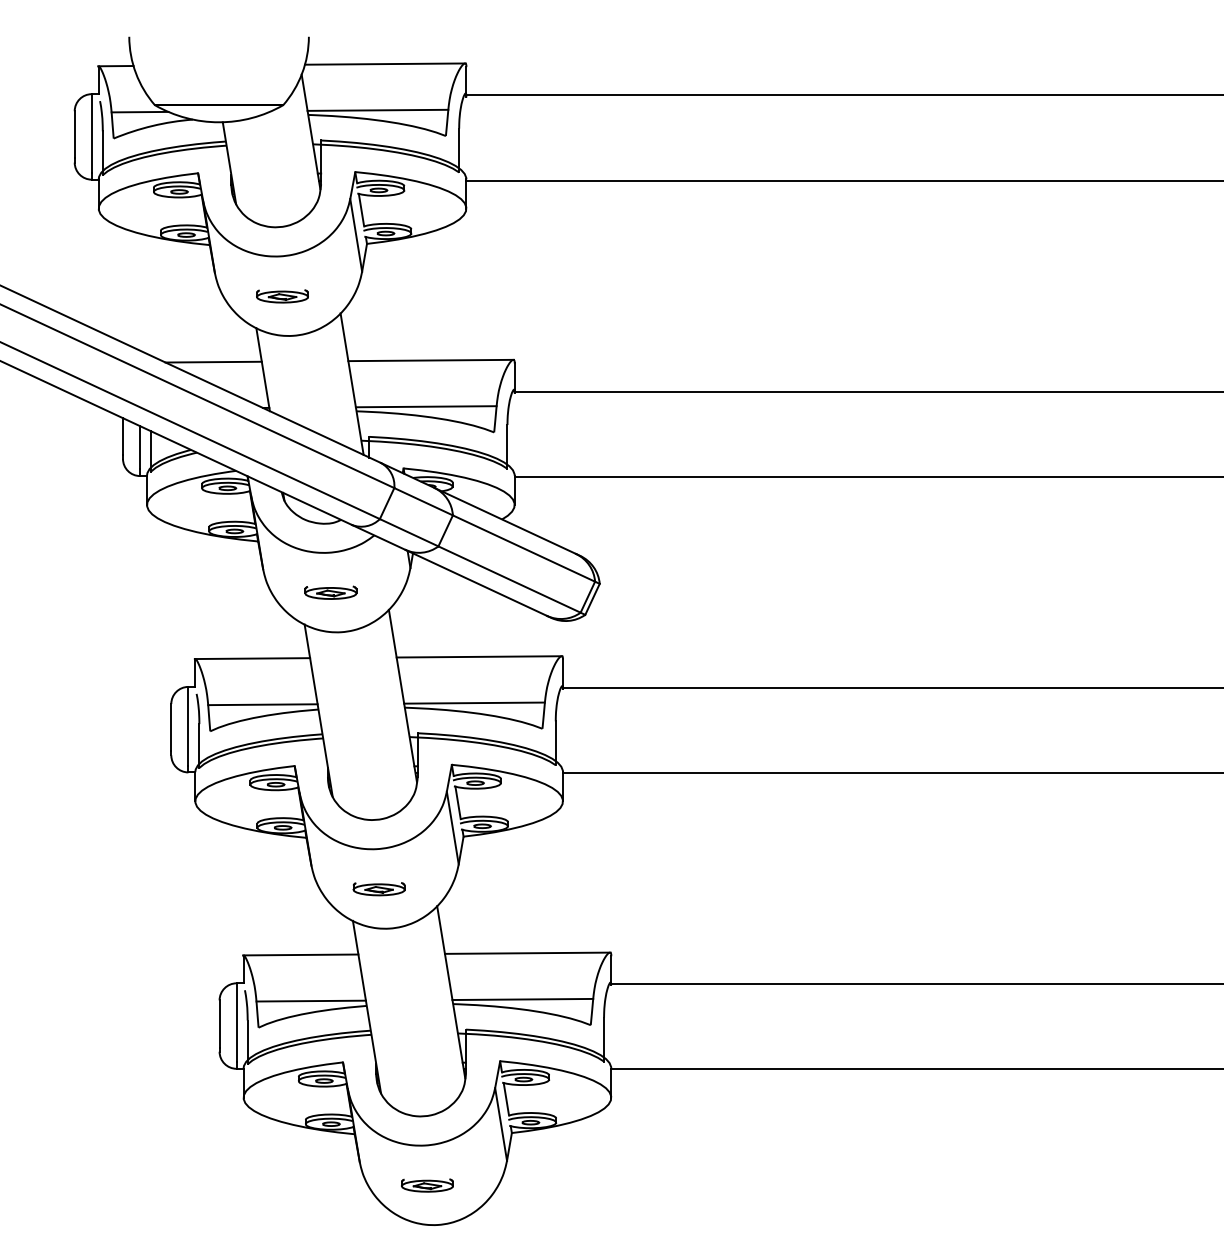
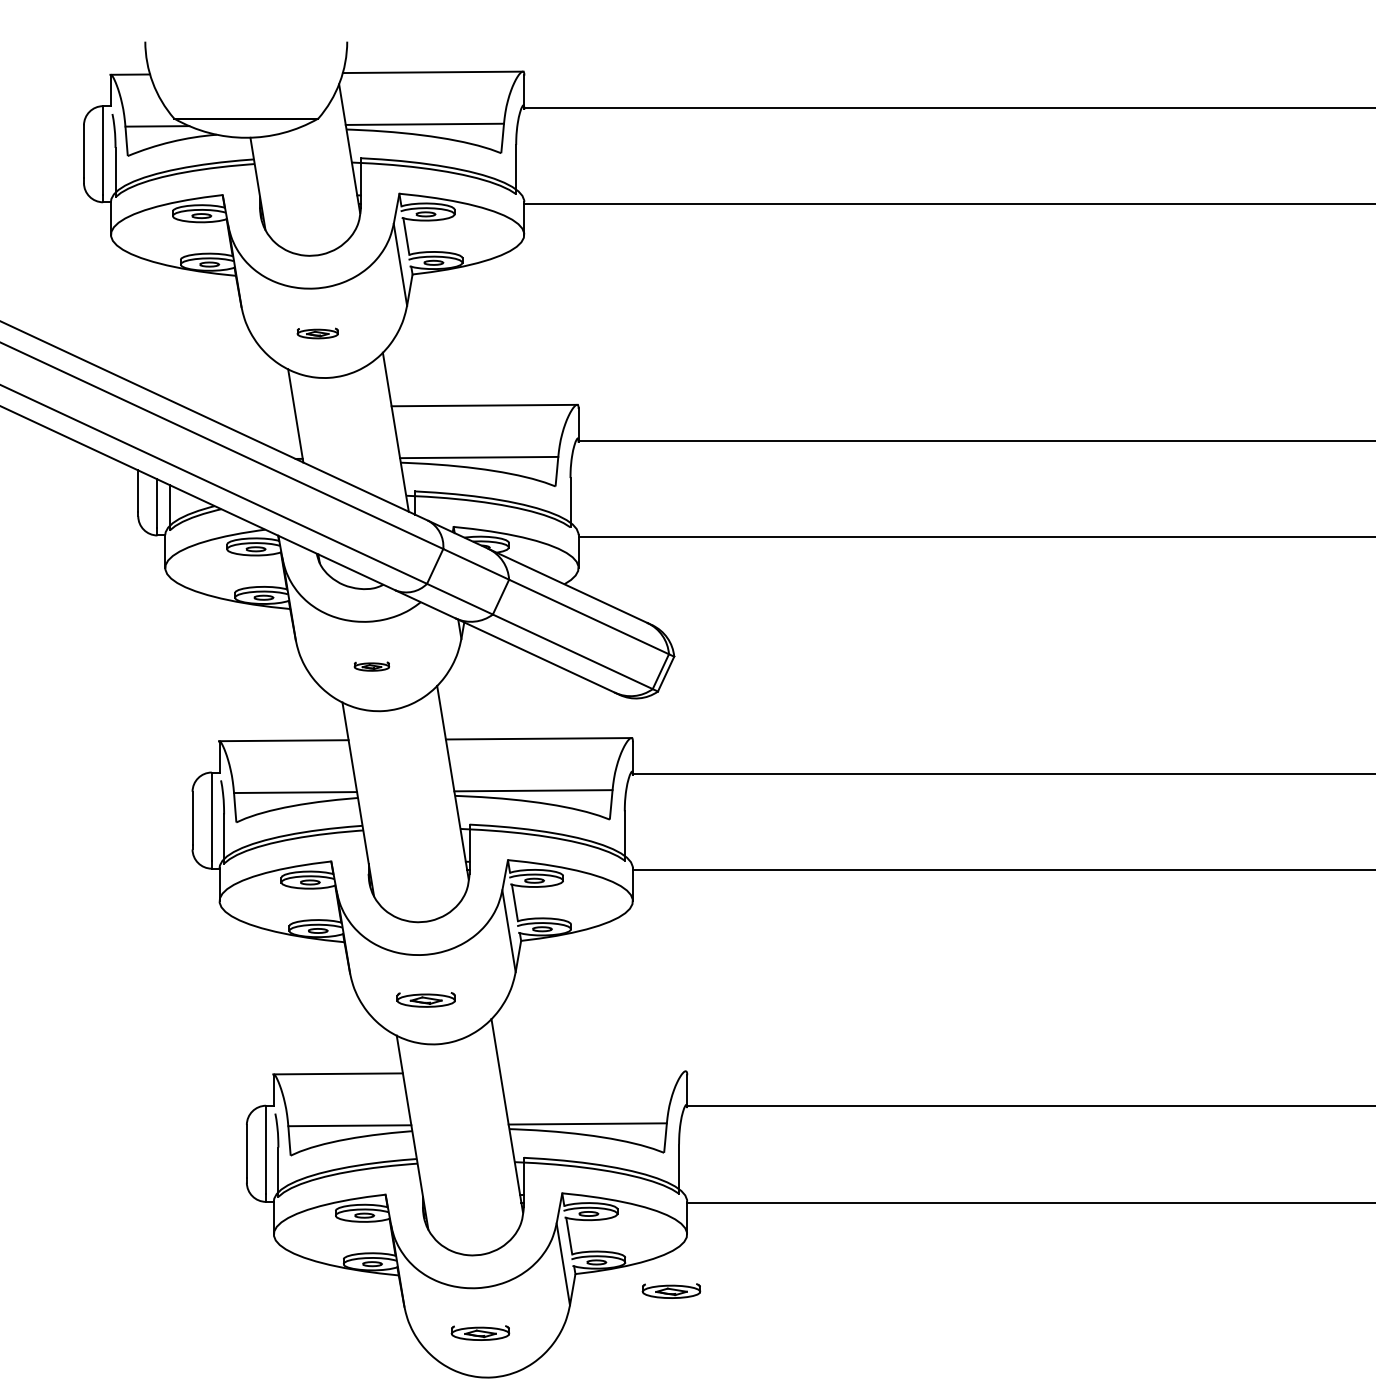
part: (282, 296) -> (317, 333), size x0.7
line: (213, 362) -> (240, 407), removed
part: (330, 592) -> (371, 666), size x0.6
line: (527, 952) -> (593, 1071), removed
part: (597, 1147) -> (671, 1290), added

